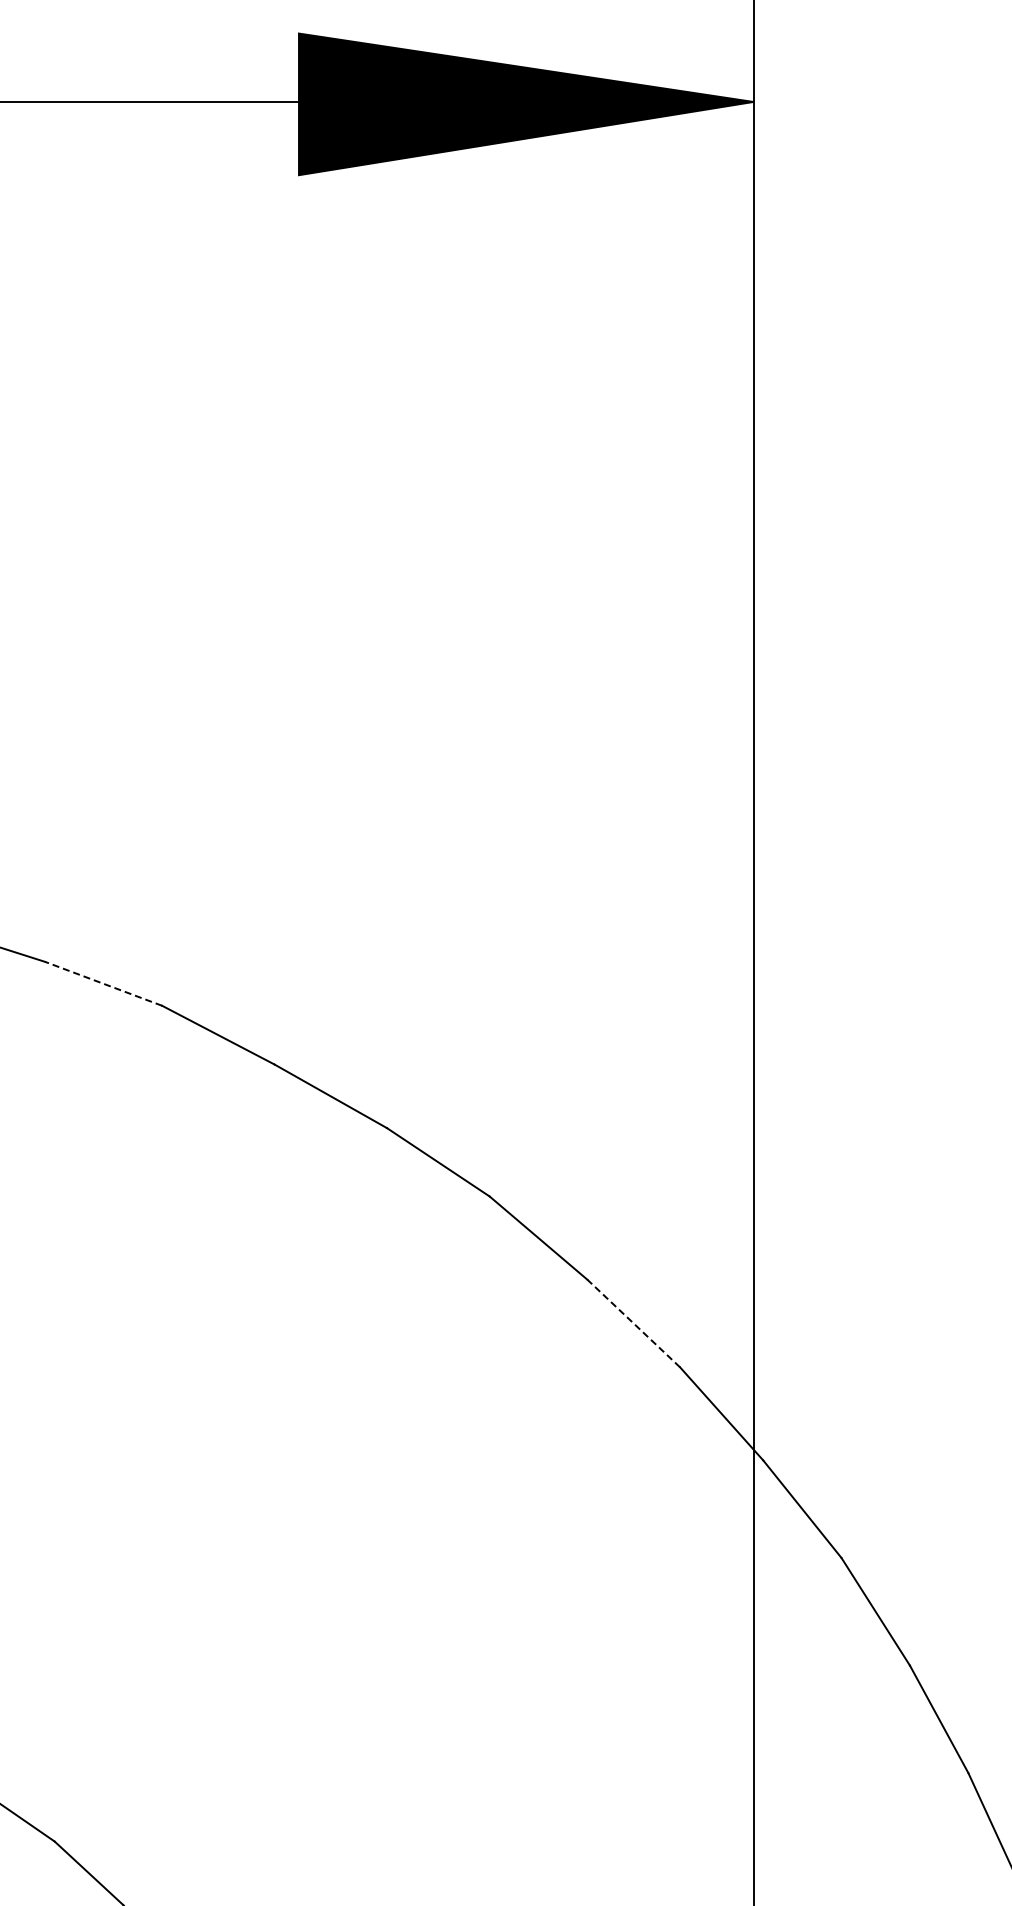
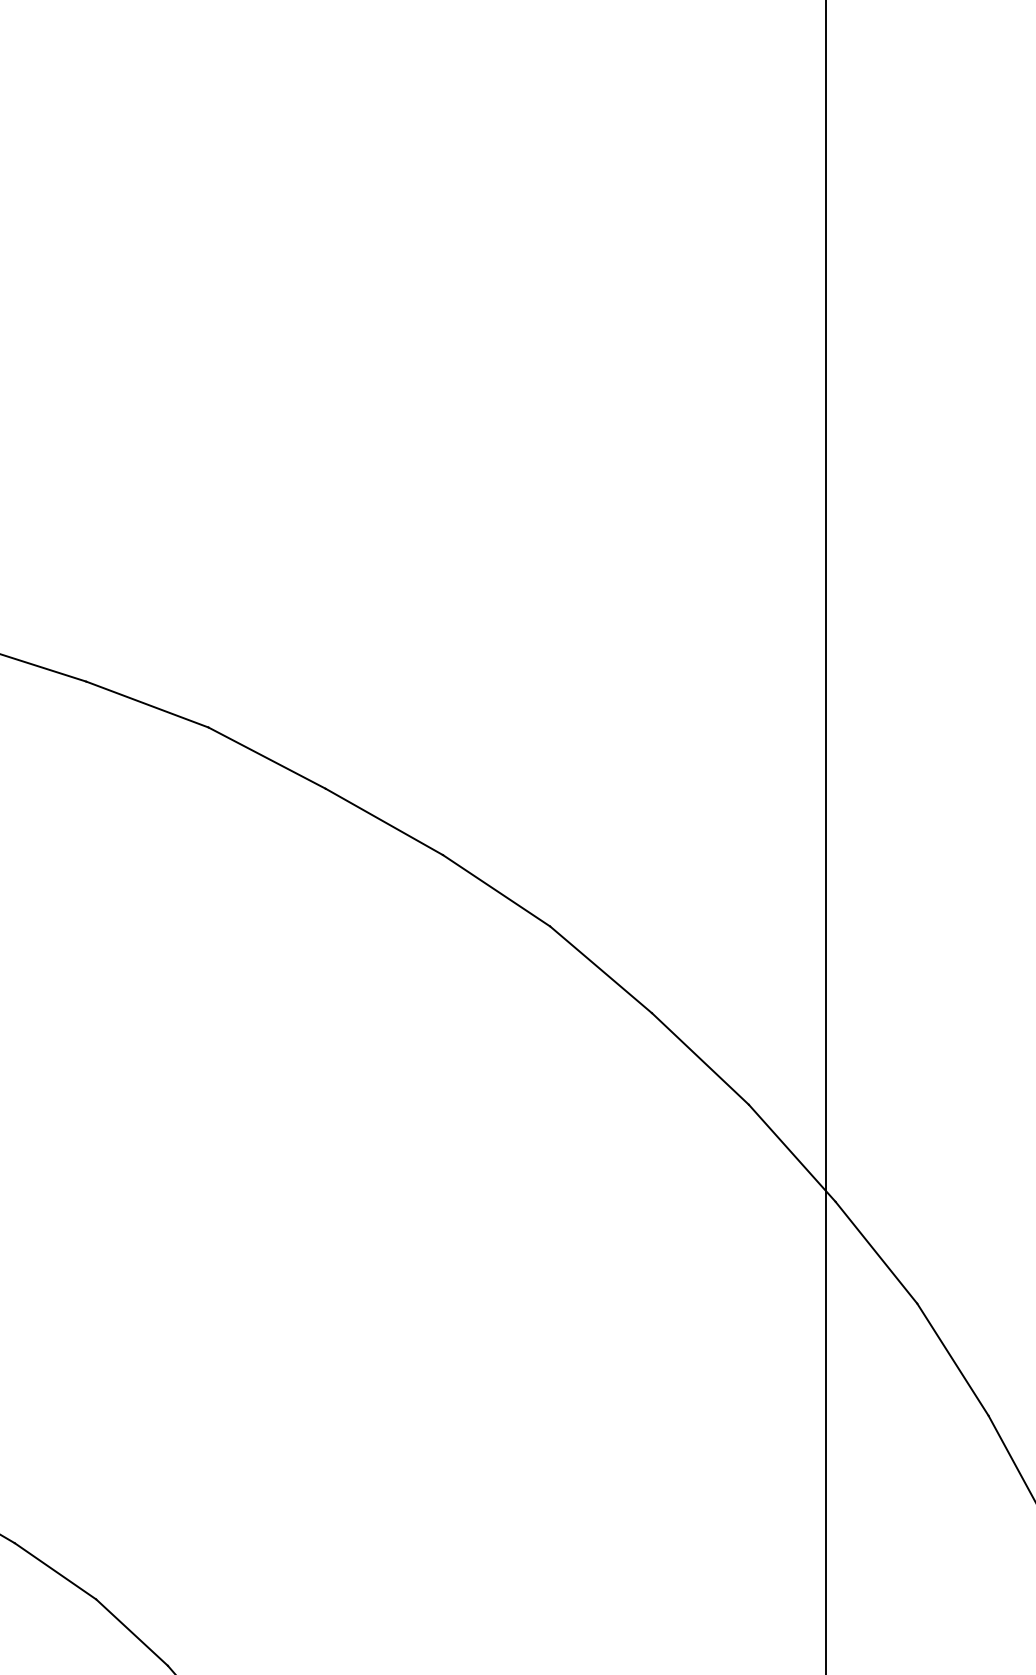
line: (103, 983) -> (147, 704), dashed -> solid
line: (633, 1323) -> (700, 1058), dashed -> solid

